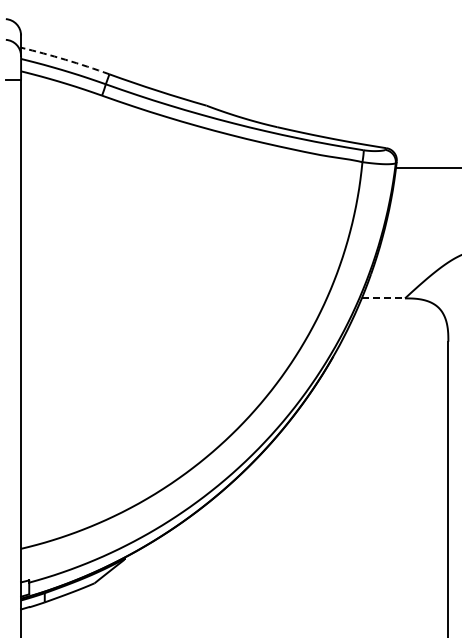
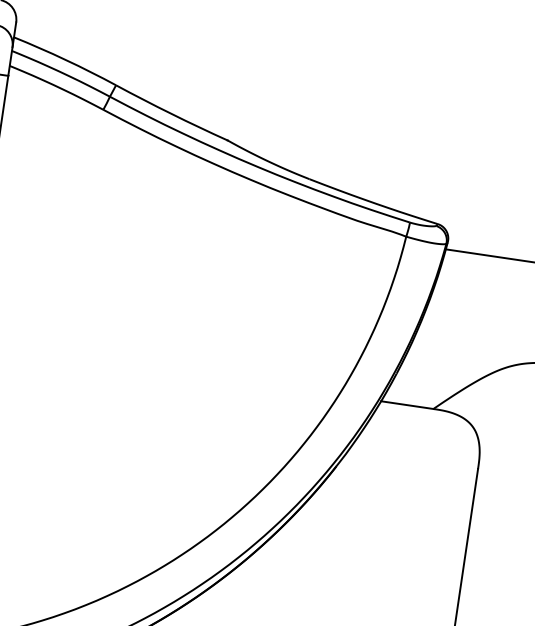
arc: (65, 59) -> (65, 59), dashed -> solid
line: (383, 298) -> (407, 405), dashed -> solid

